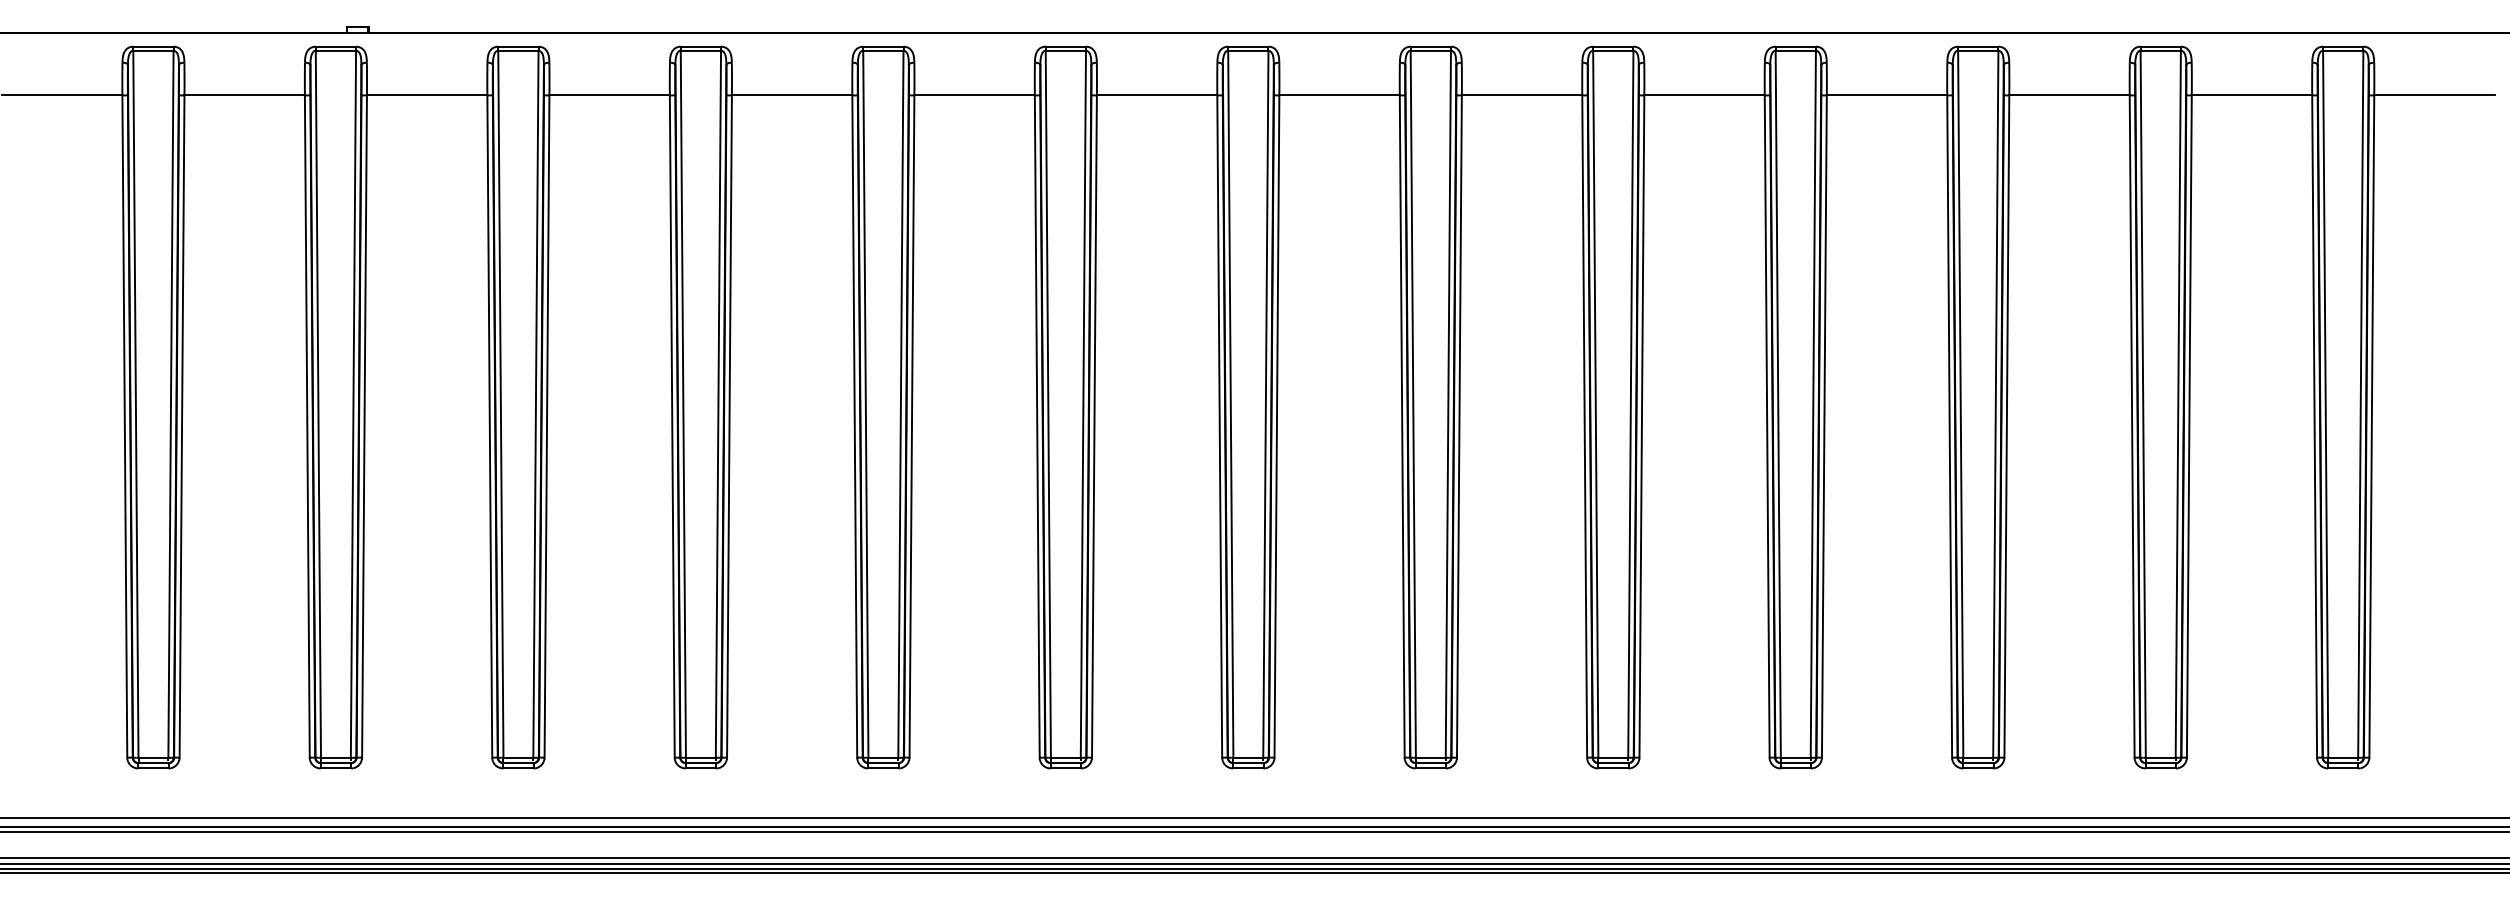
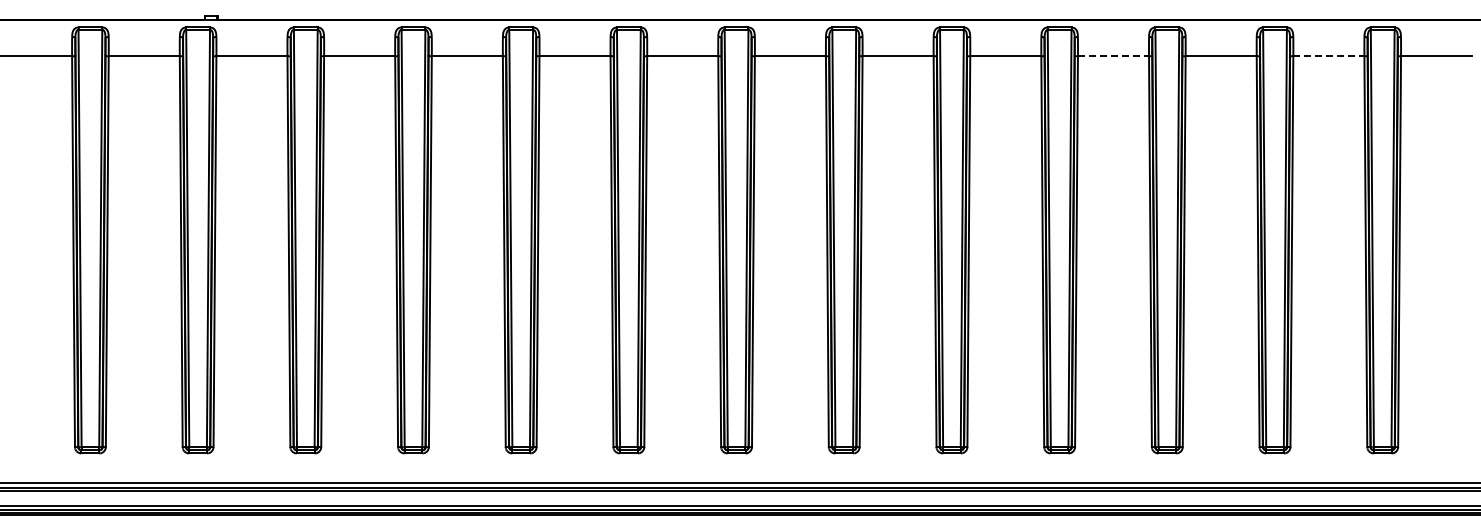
line: (1887, 95) -> (1113, 56), solid -> dashed
line: (2251, 95) -> (1328, 56), solid -> dashed

